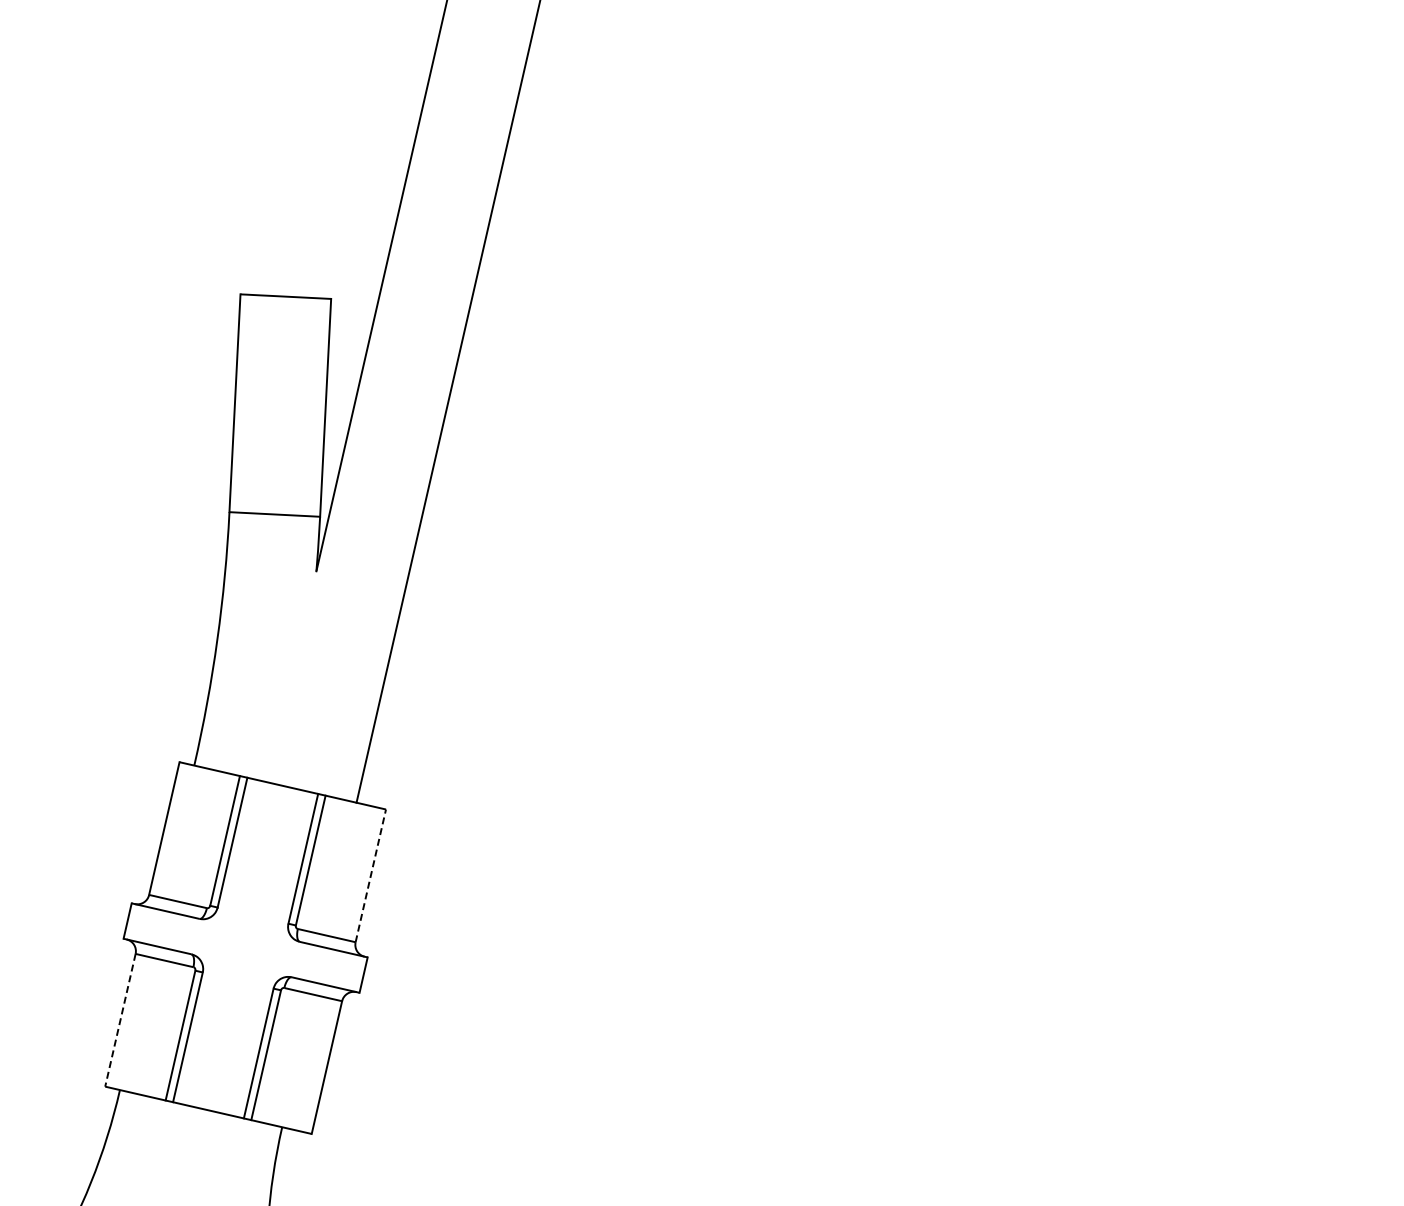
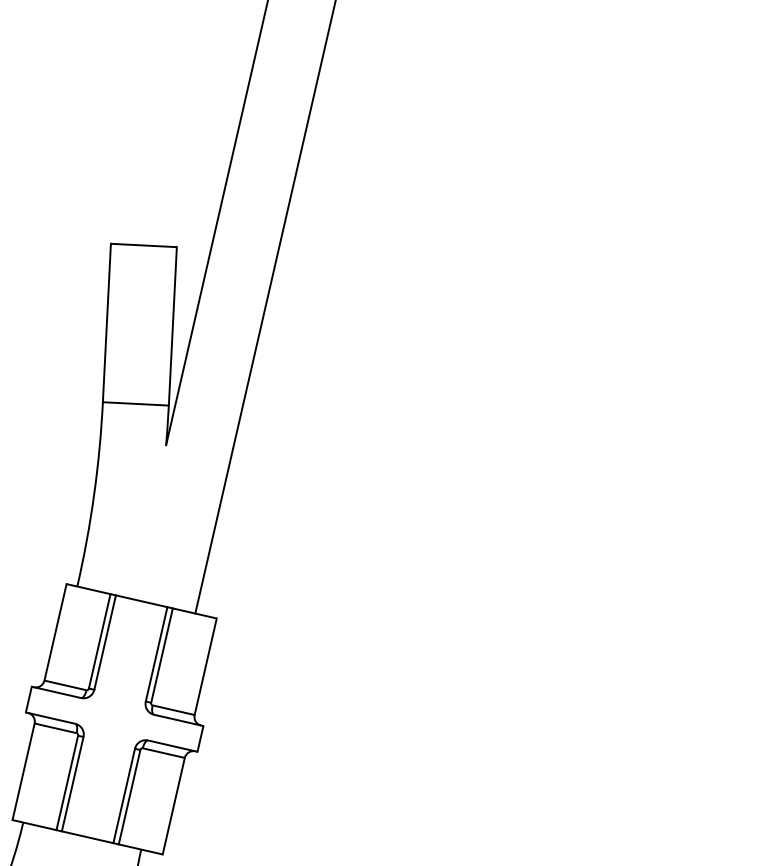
line: (370, 875) -> (205, 666), dashed -> solid
line: (120, 1020) -> (23, 771), dashed -> solid

